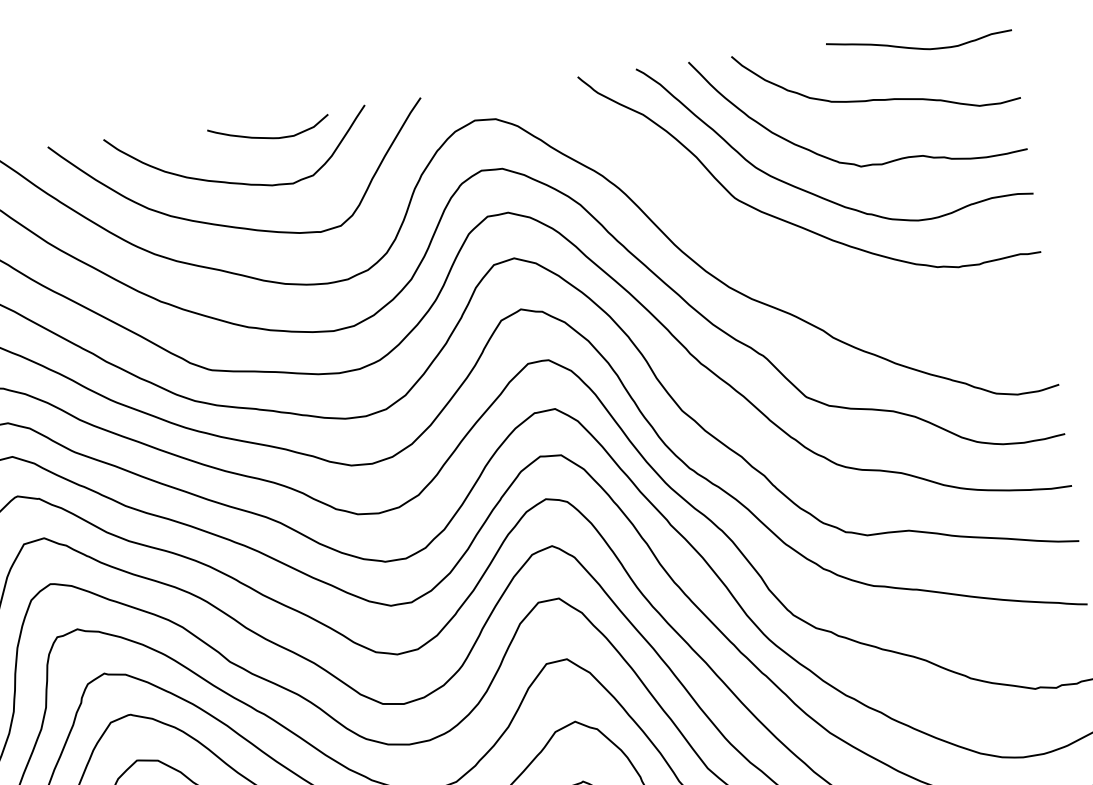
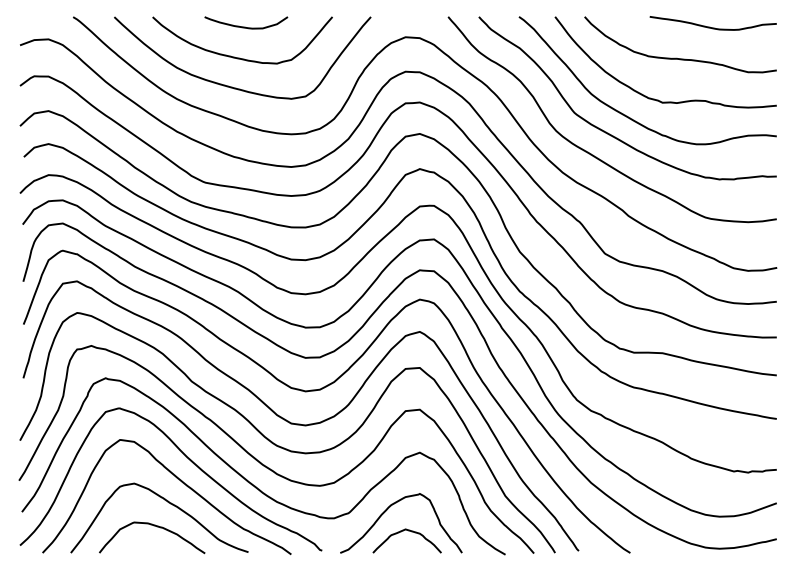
curve: (268, 136) -> (245, 26), moved
curve: (770, 255) -> (593, 154), added

